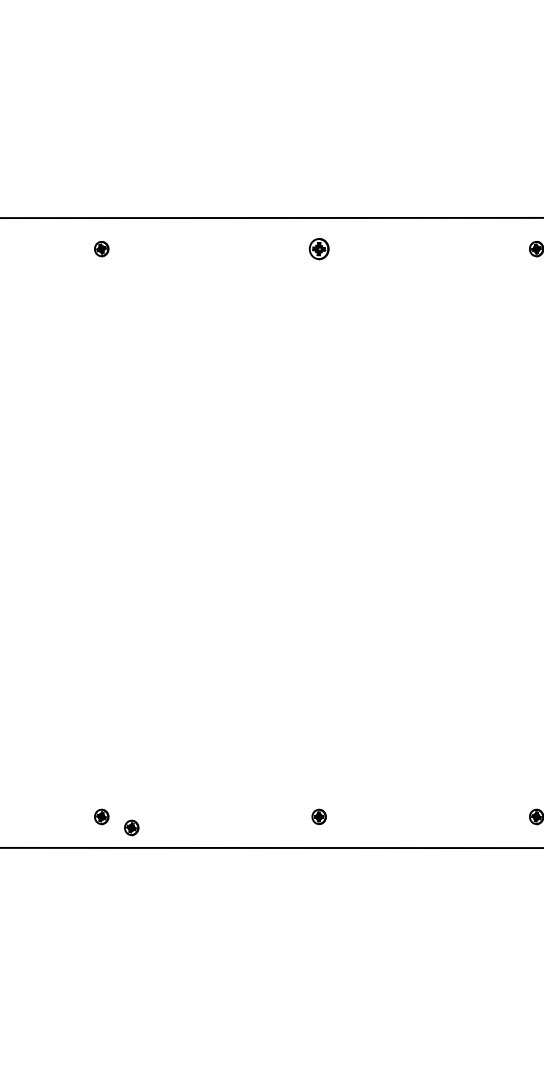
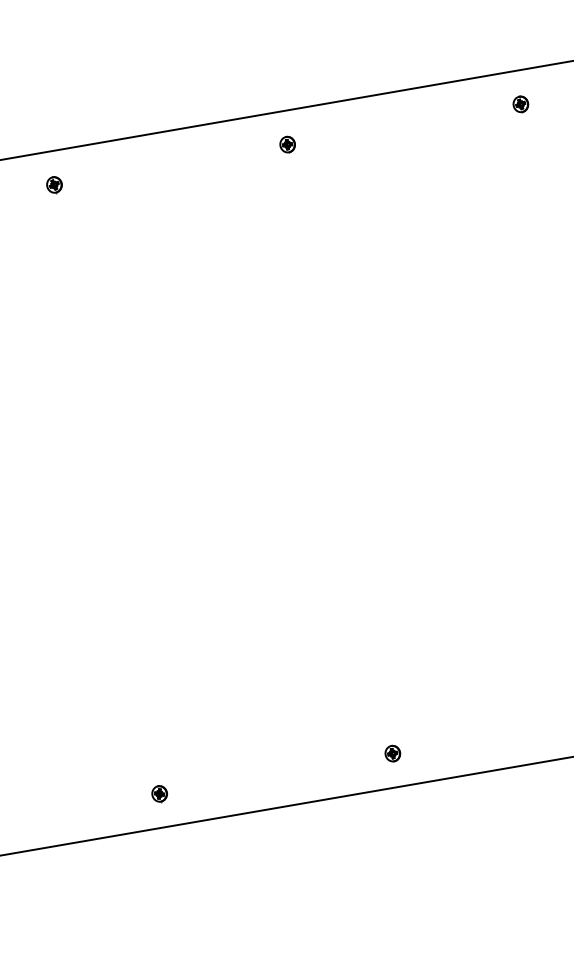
part: (318, 248) -> (286, 144), size x0.71
part: (131, 827) -> (193, 799), removed

